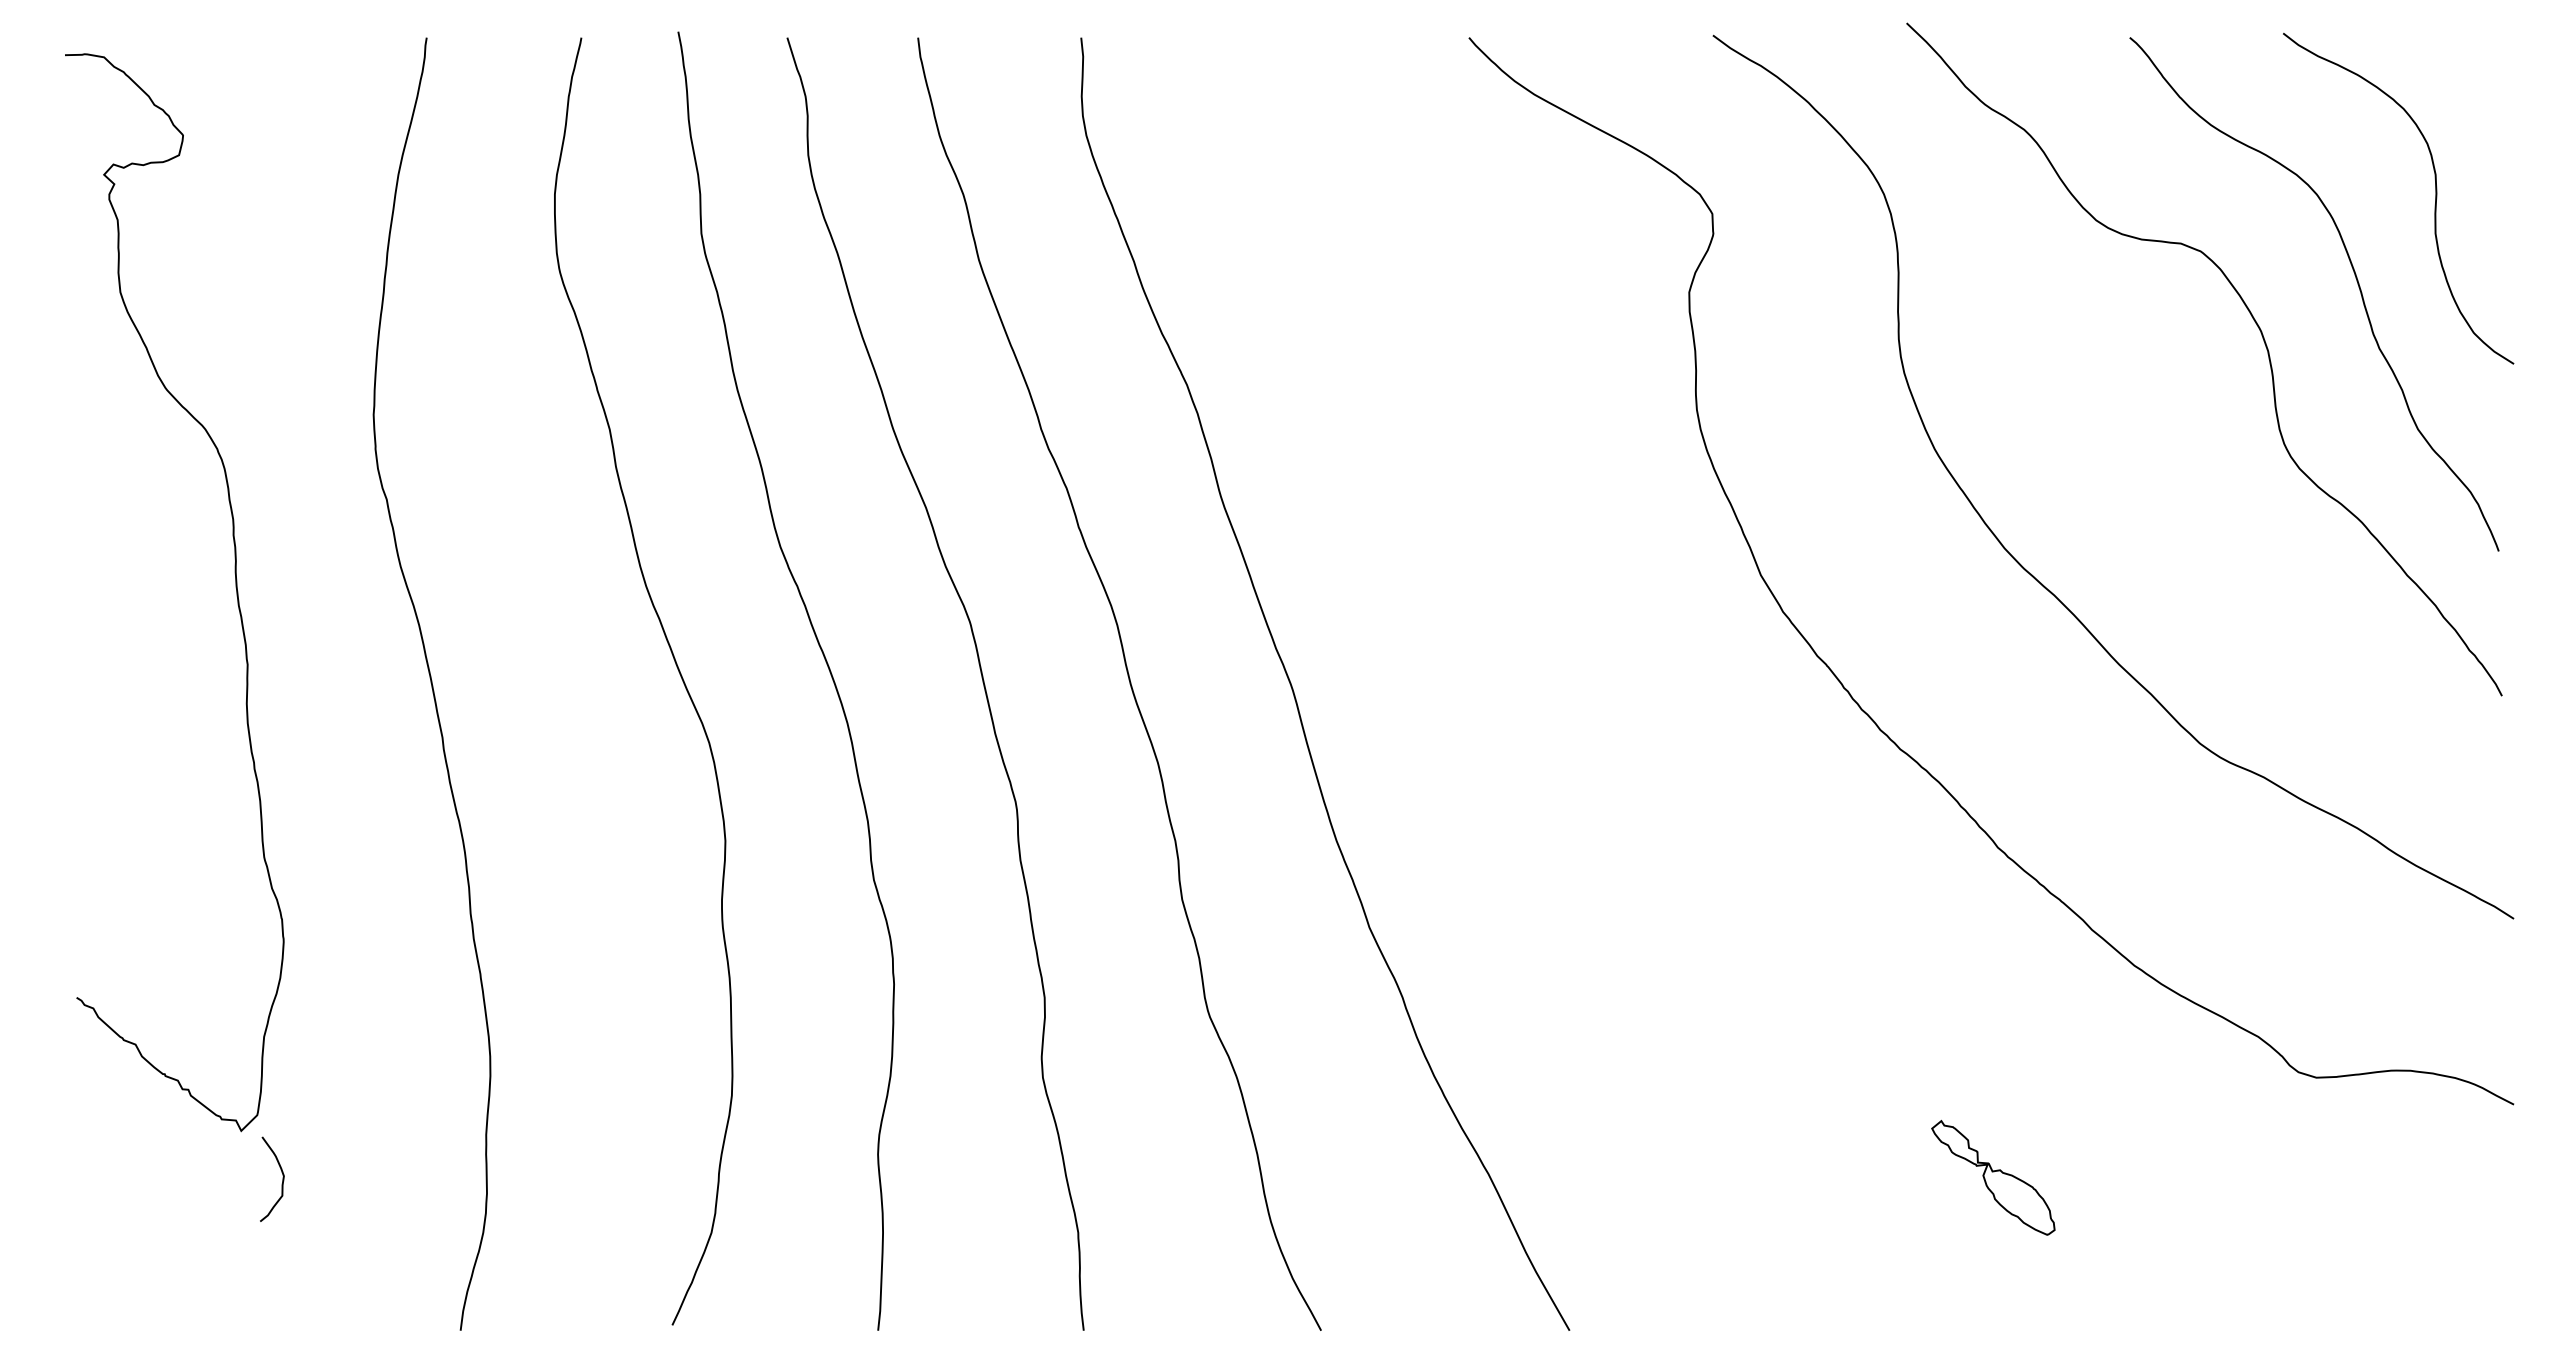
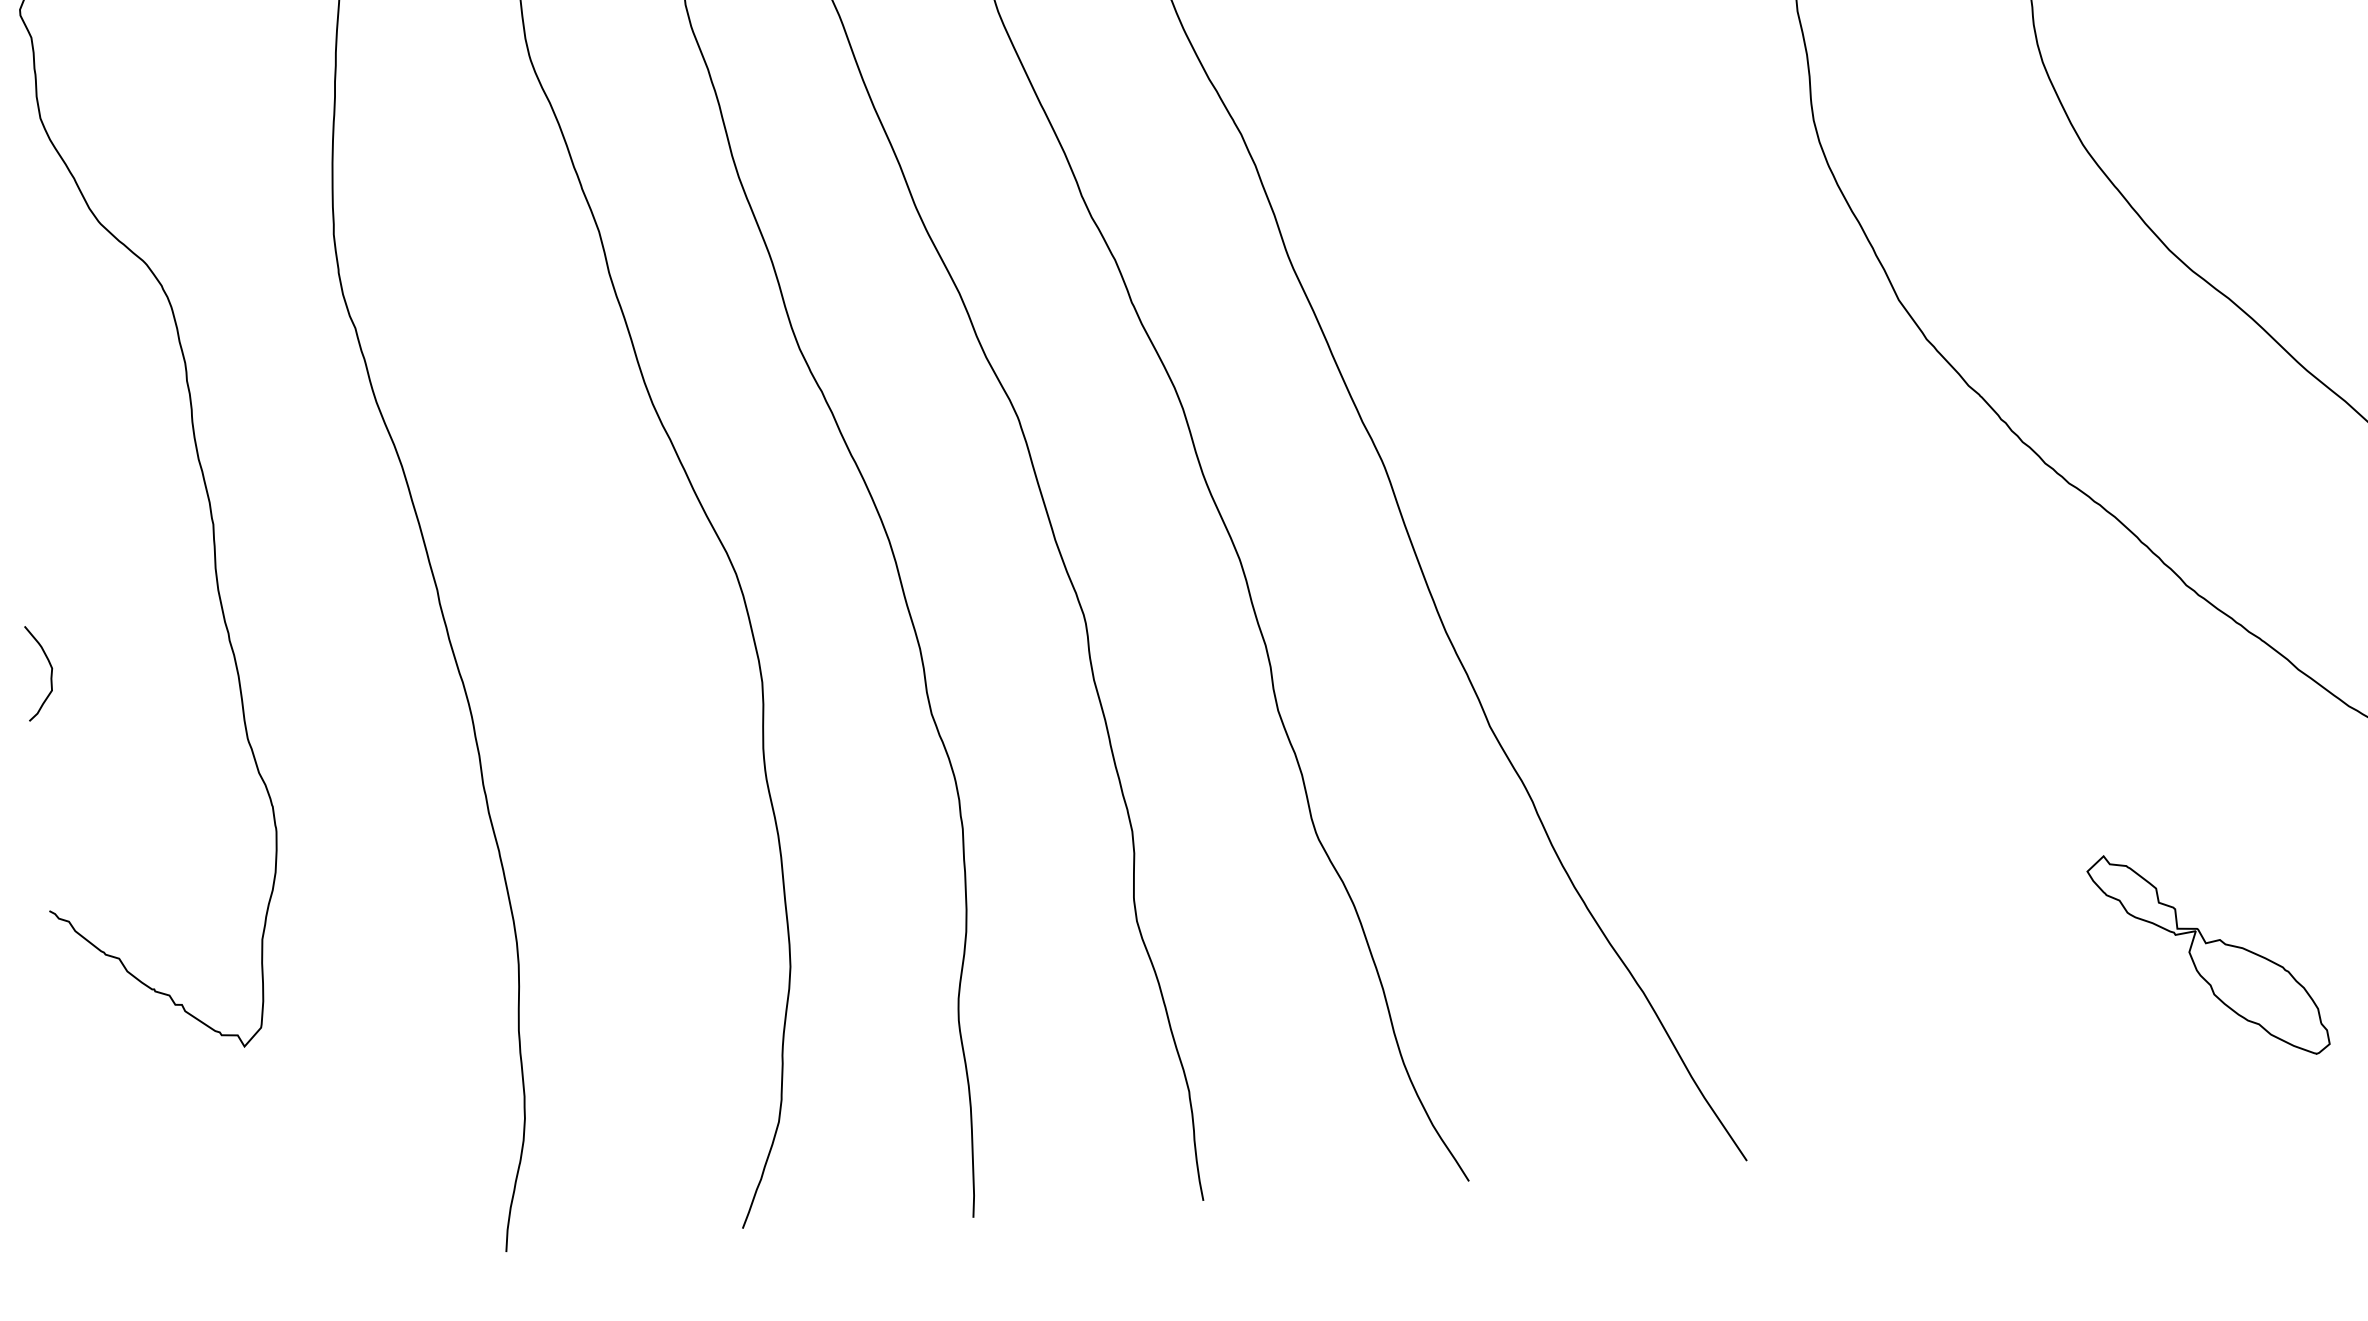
part: (1993, 1177) -> (2208, 954), size x1.67
curve: (282, 1178) -> (50, 671), moved

